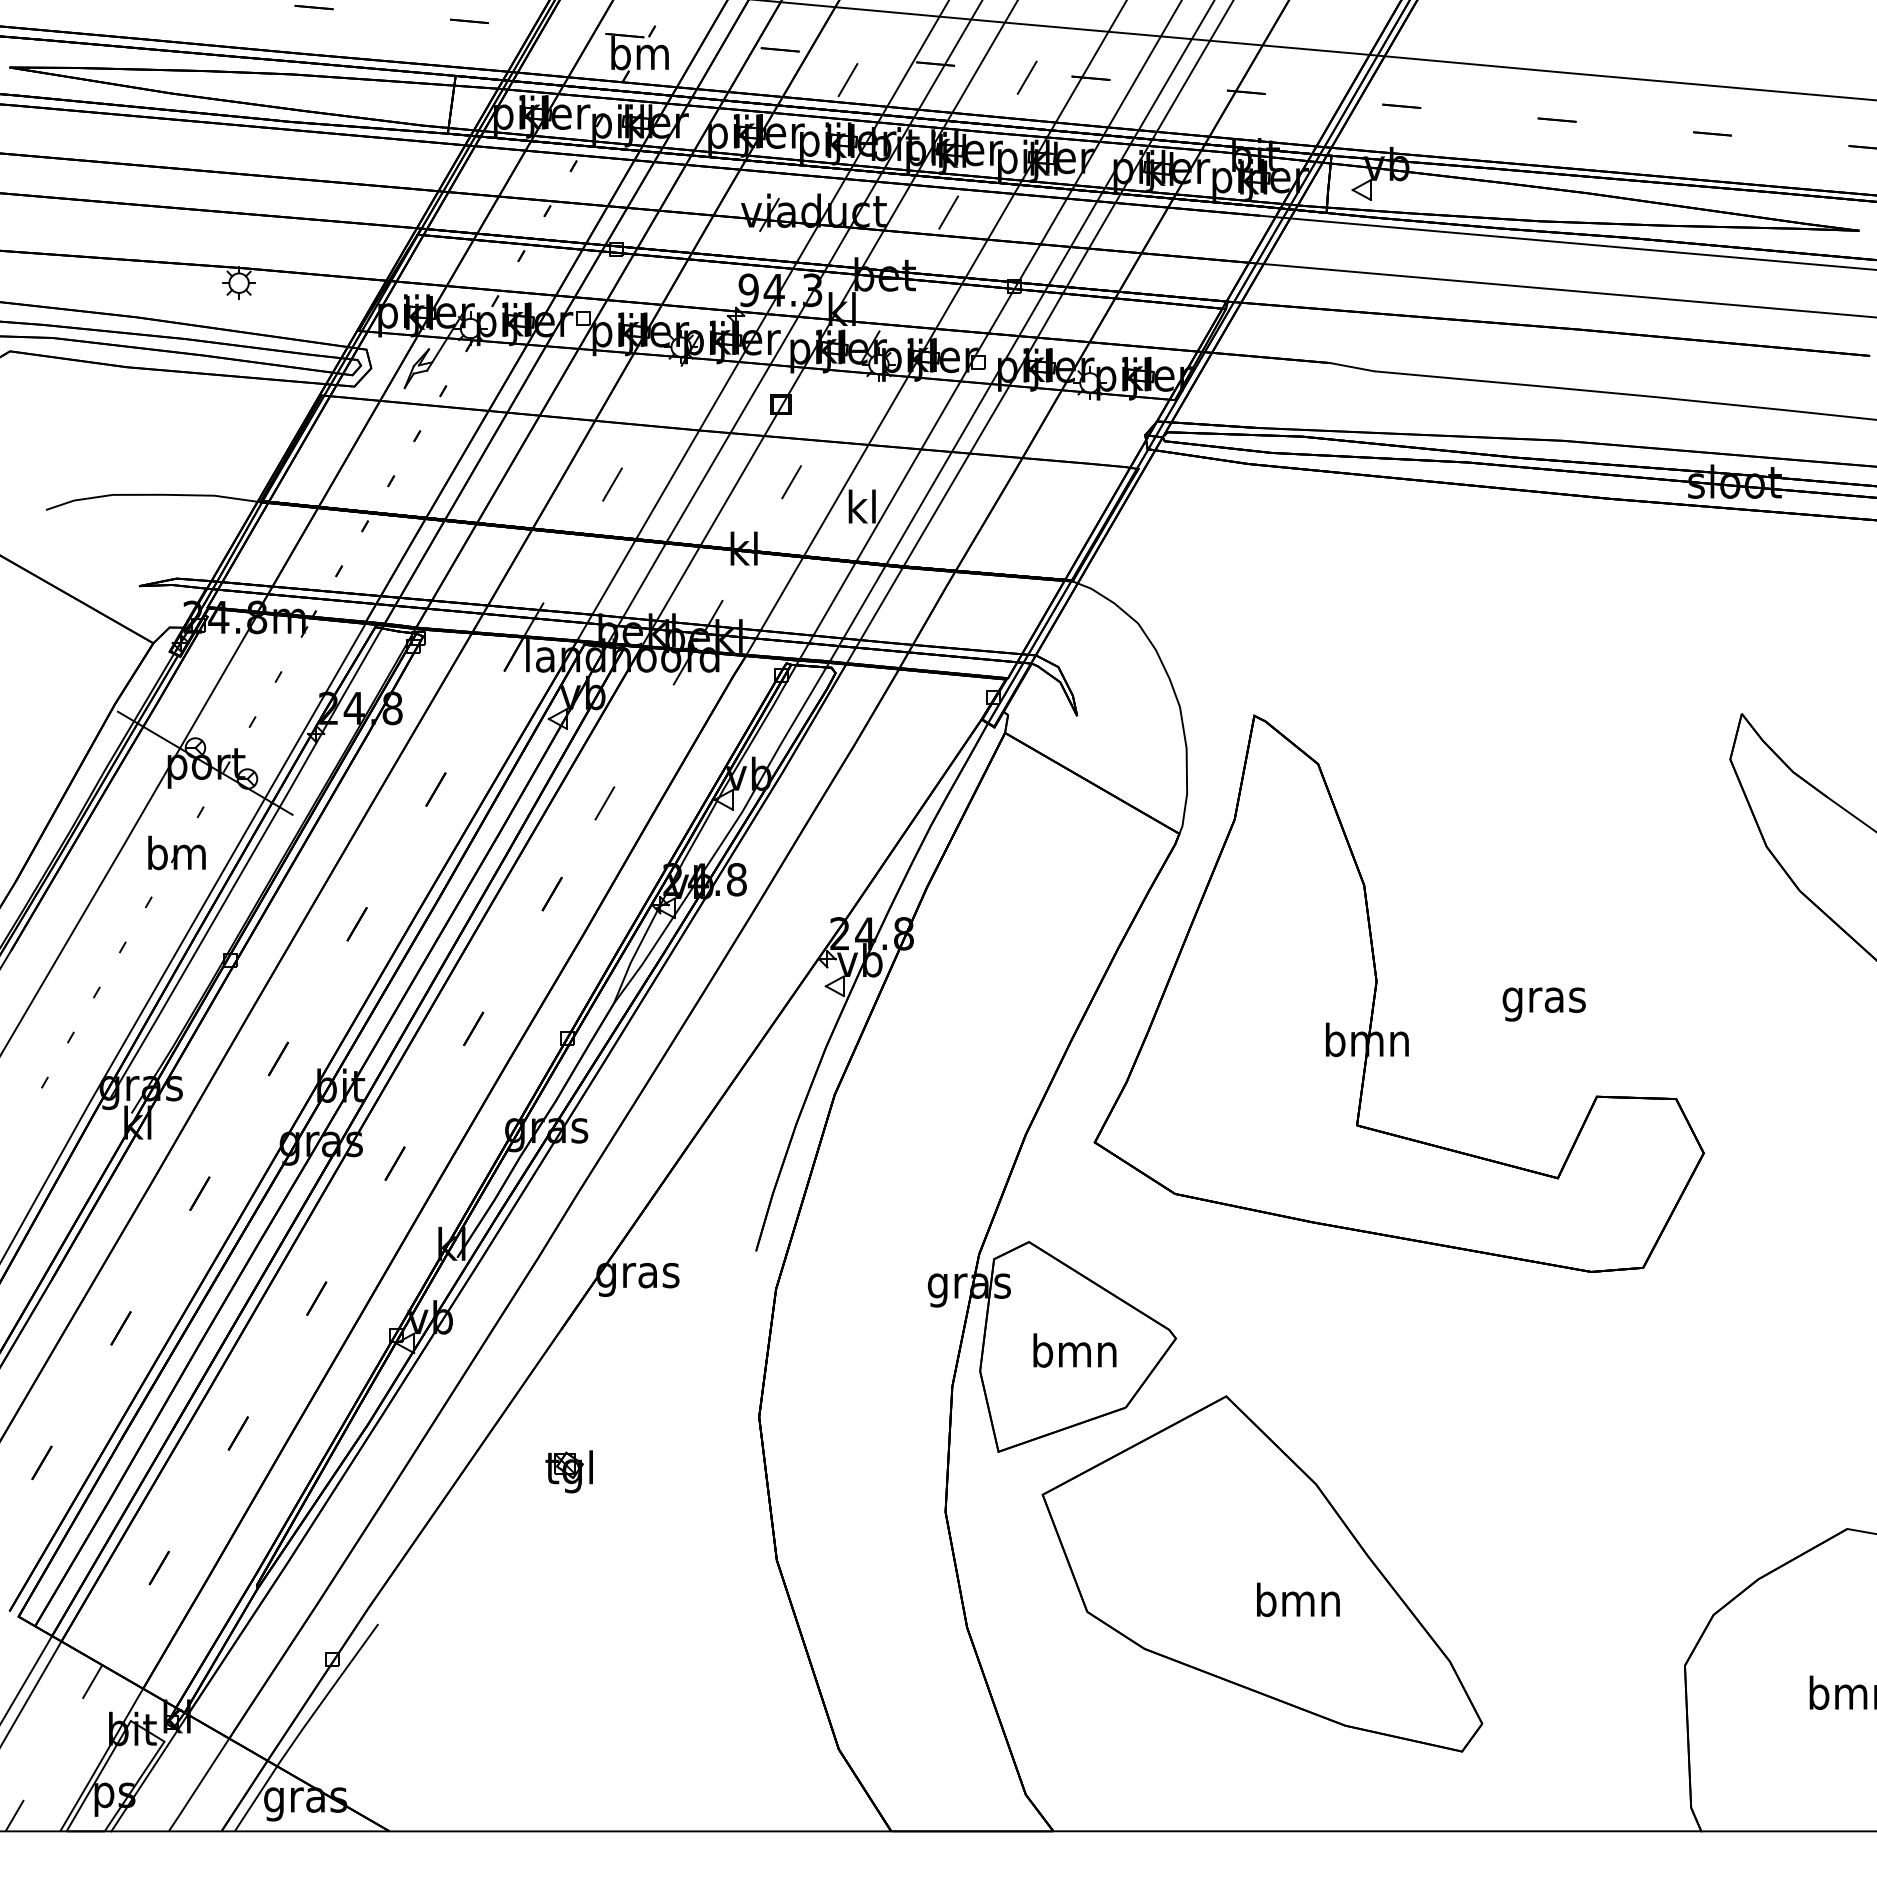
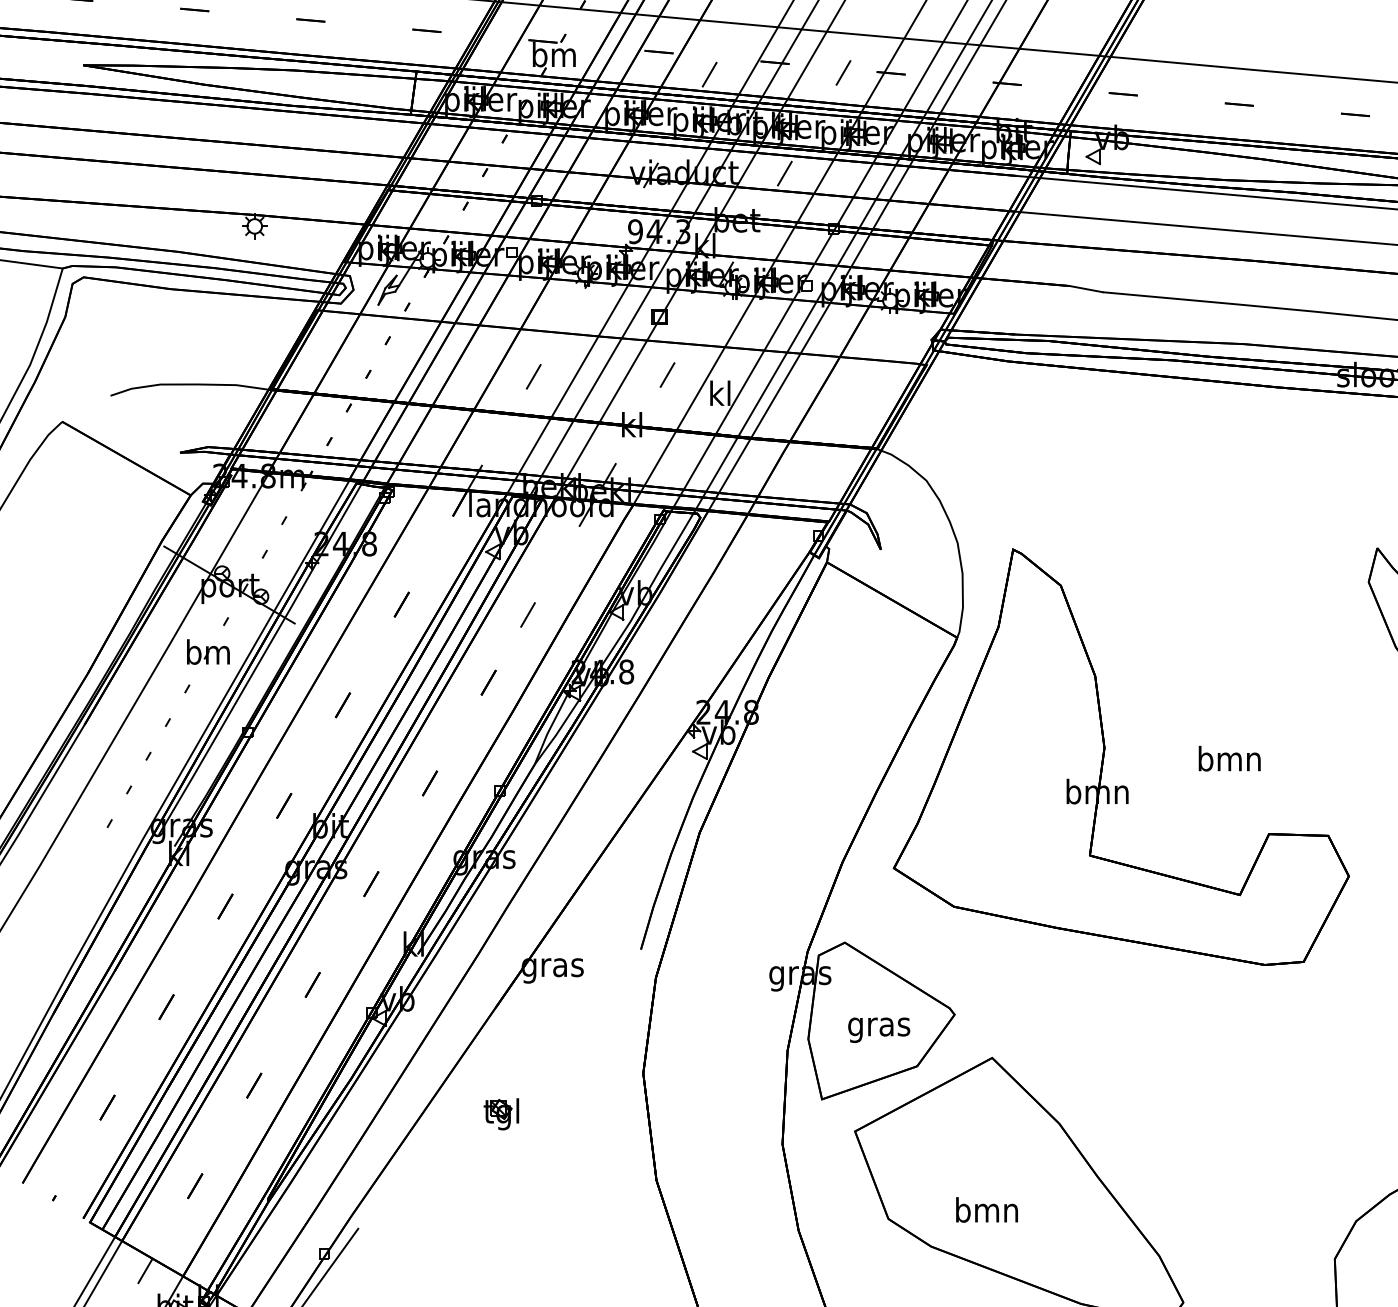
text: (1543, 999) -> (1229, 761), gras -> bmn
text: (1074, 1354) -> (878, 1026), bmn -> gras
text: (1298, 1599) -> (987, 1209), moved

